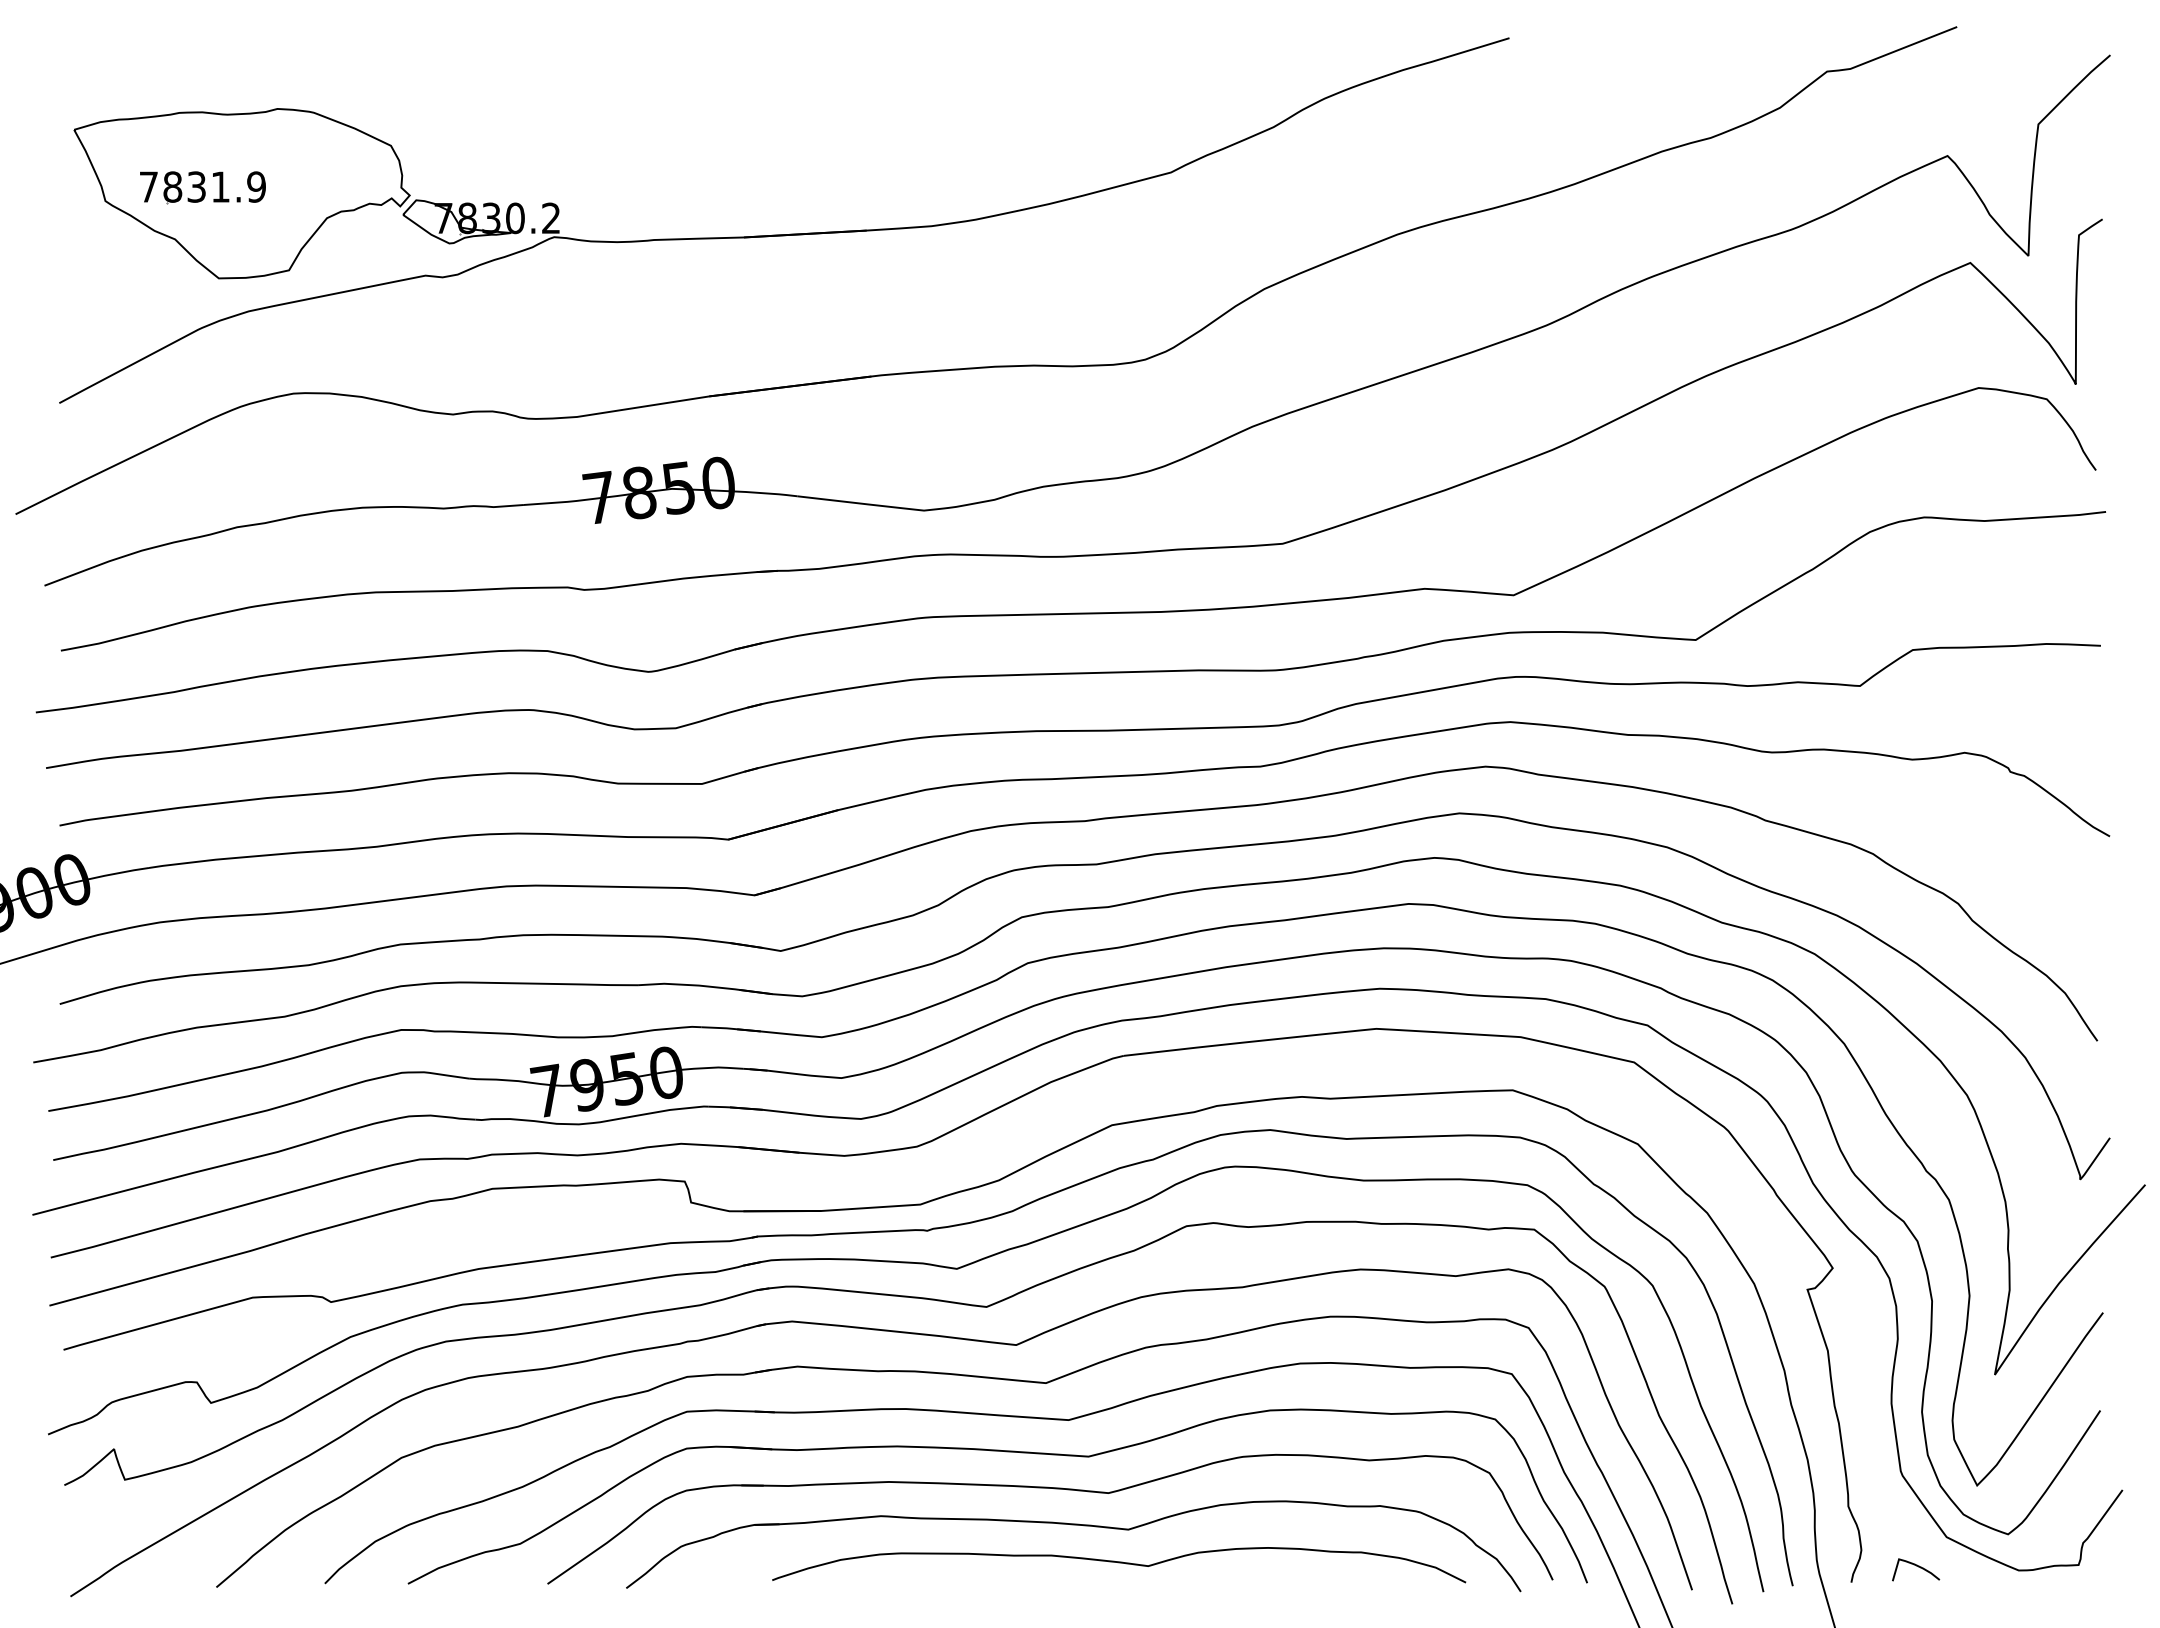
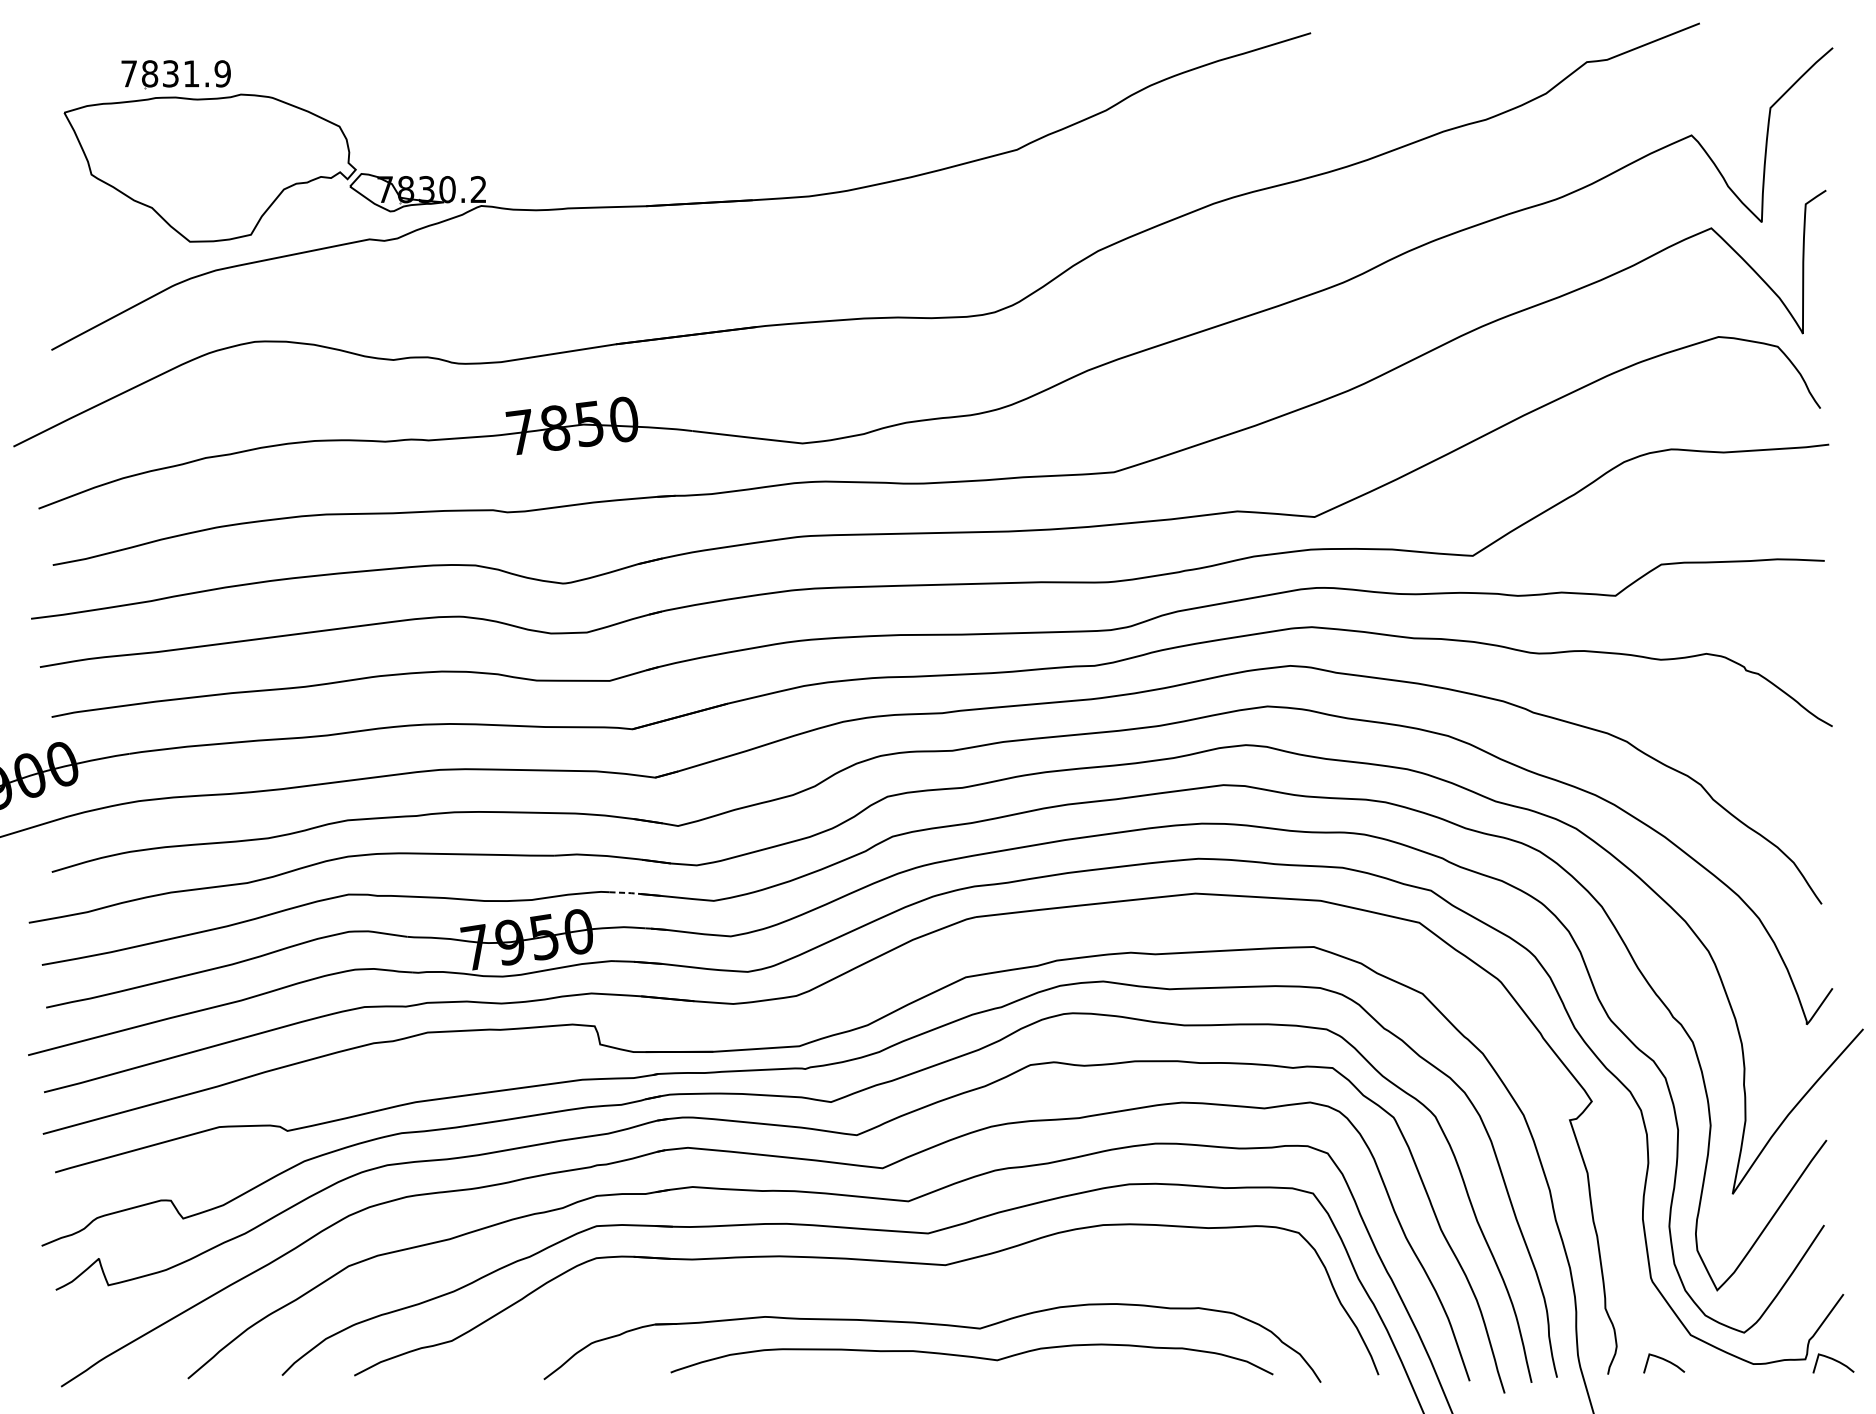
part: (202, 187) -> (175, 74), moved
line: (720, 1028) -> (625, 893), solid -> dashed
part: (1054, 1489) -> (915, 1293), removed
curve: (2113, 1567) -> (1835, 1361), added

